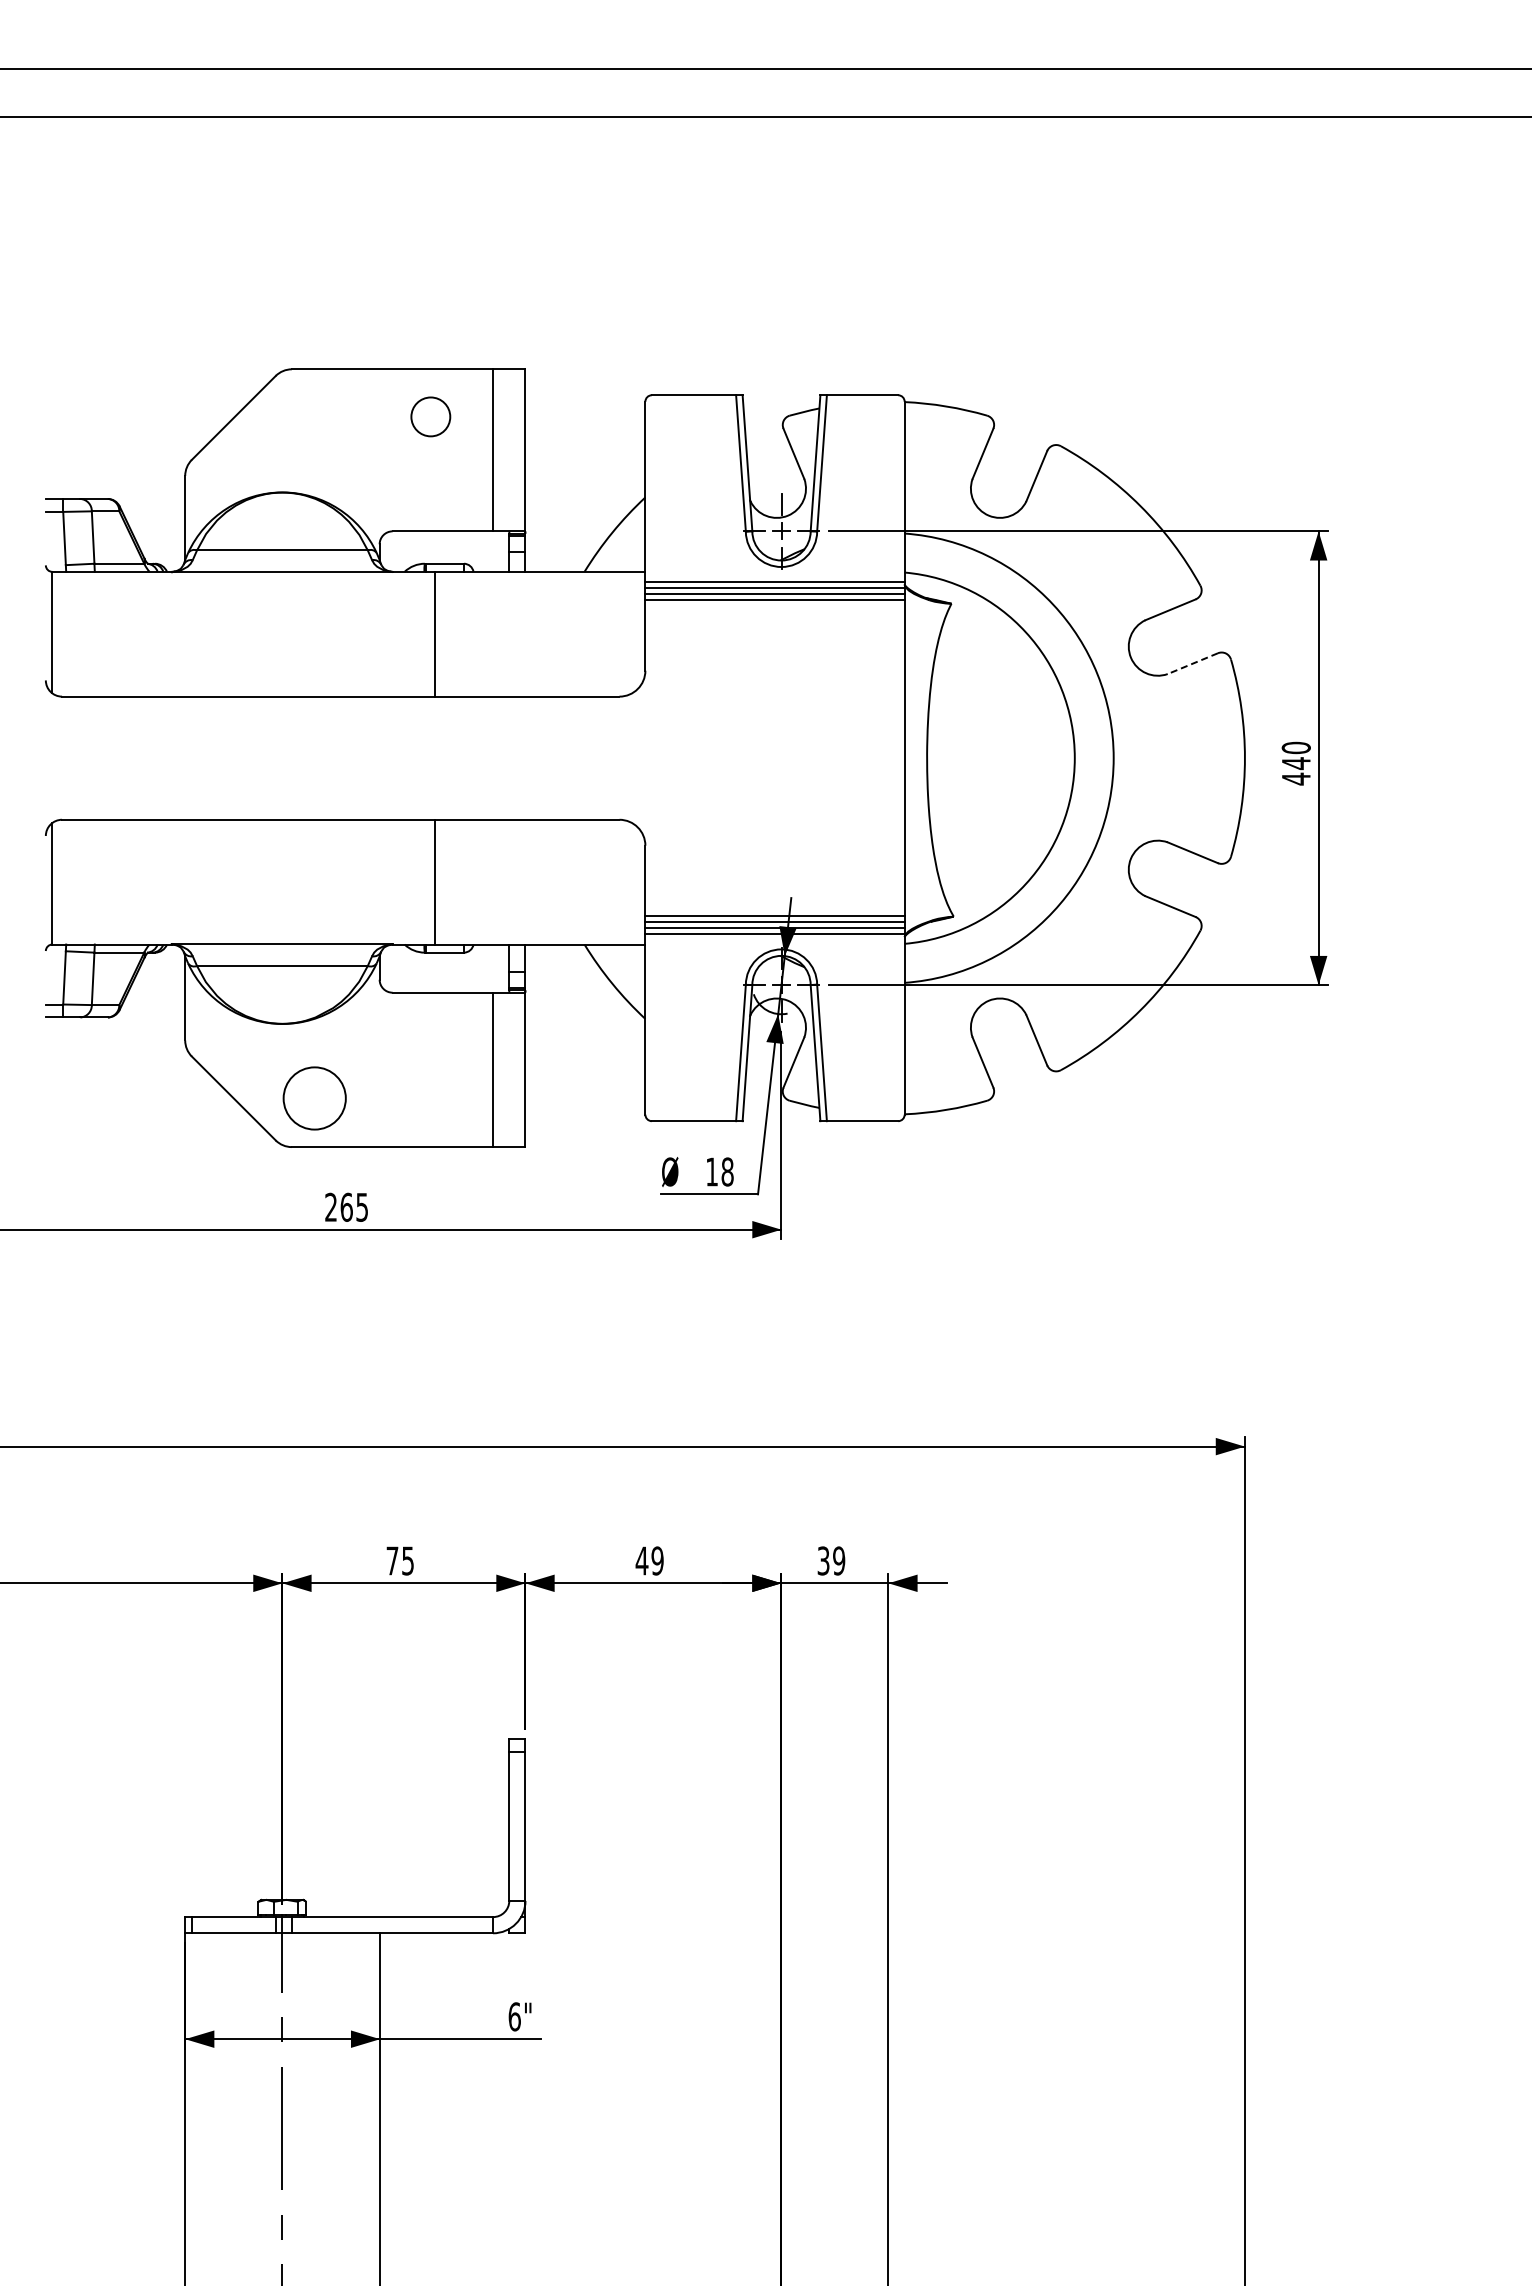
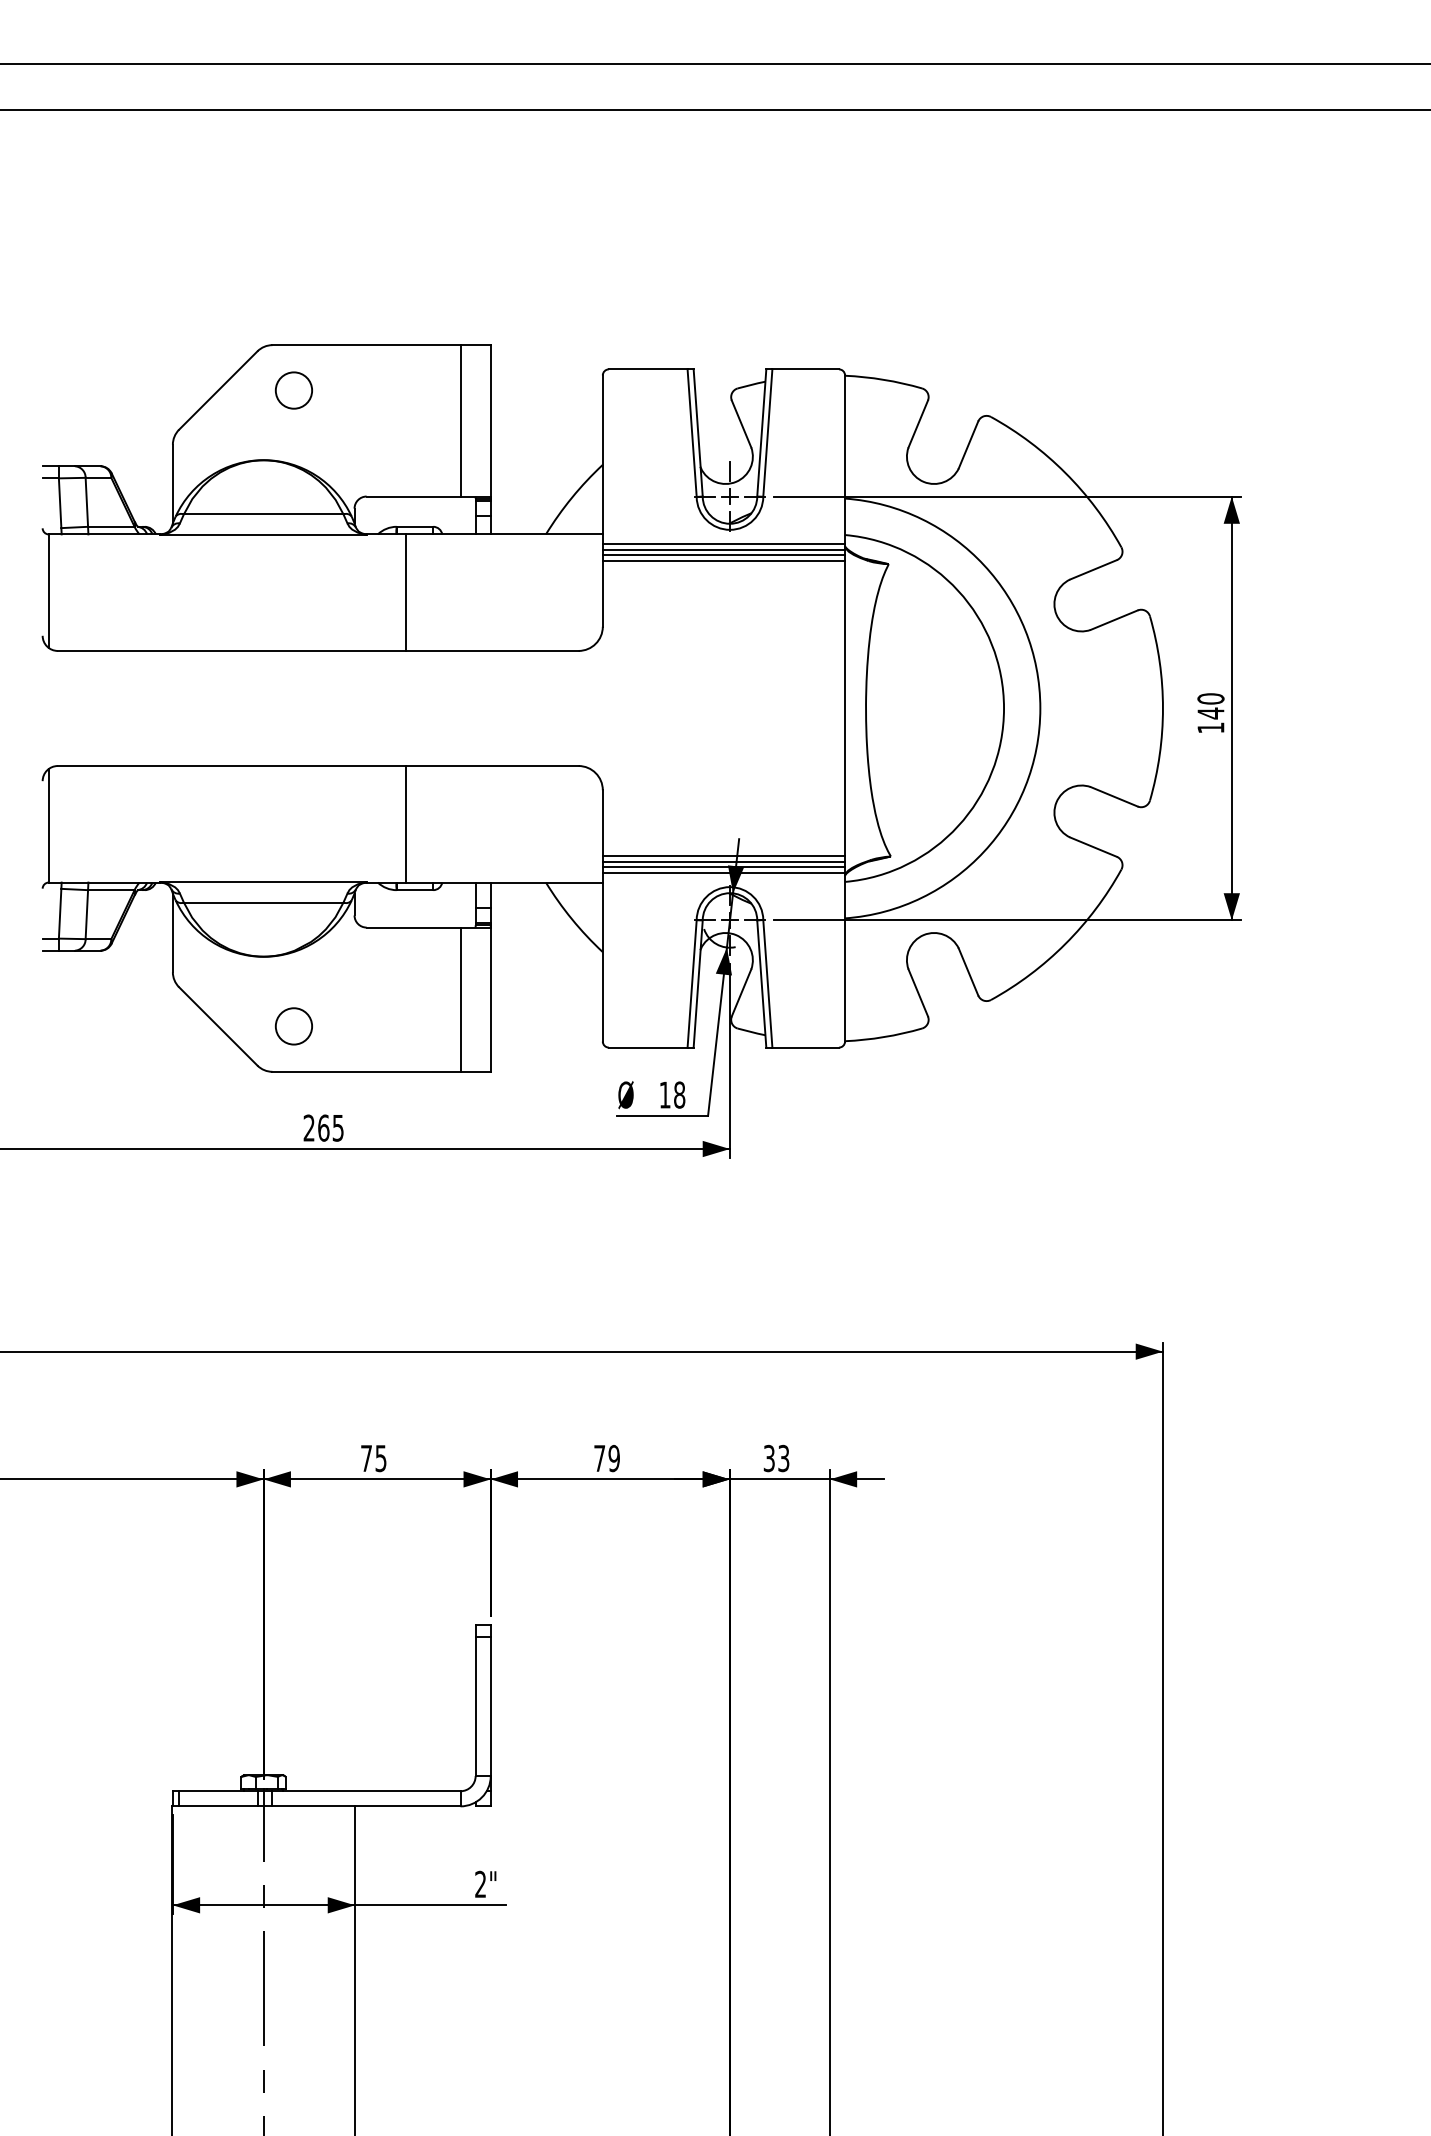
circle: (430, 416) -> (293, 390), moved
line: (1192, 663) -> (1113, 620), dashed -> solid
text: (1296, 778) -> (1211, 727), 440 -> 140
circle: (314, 1098) -> (293, 1026), size x0.62
text: (641, 1560) -> (599, 1458), 49 -> 79
text: (839, 1560) -> (784, 1458), 39 -> 33
text: (514, 2016) -> (480, 1884), 6" -> 2"

